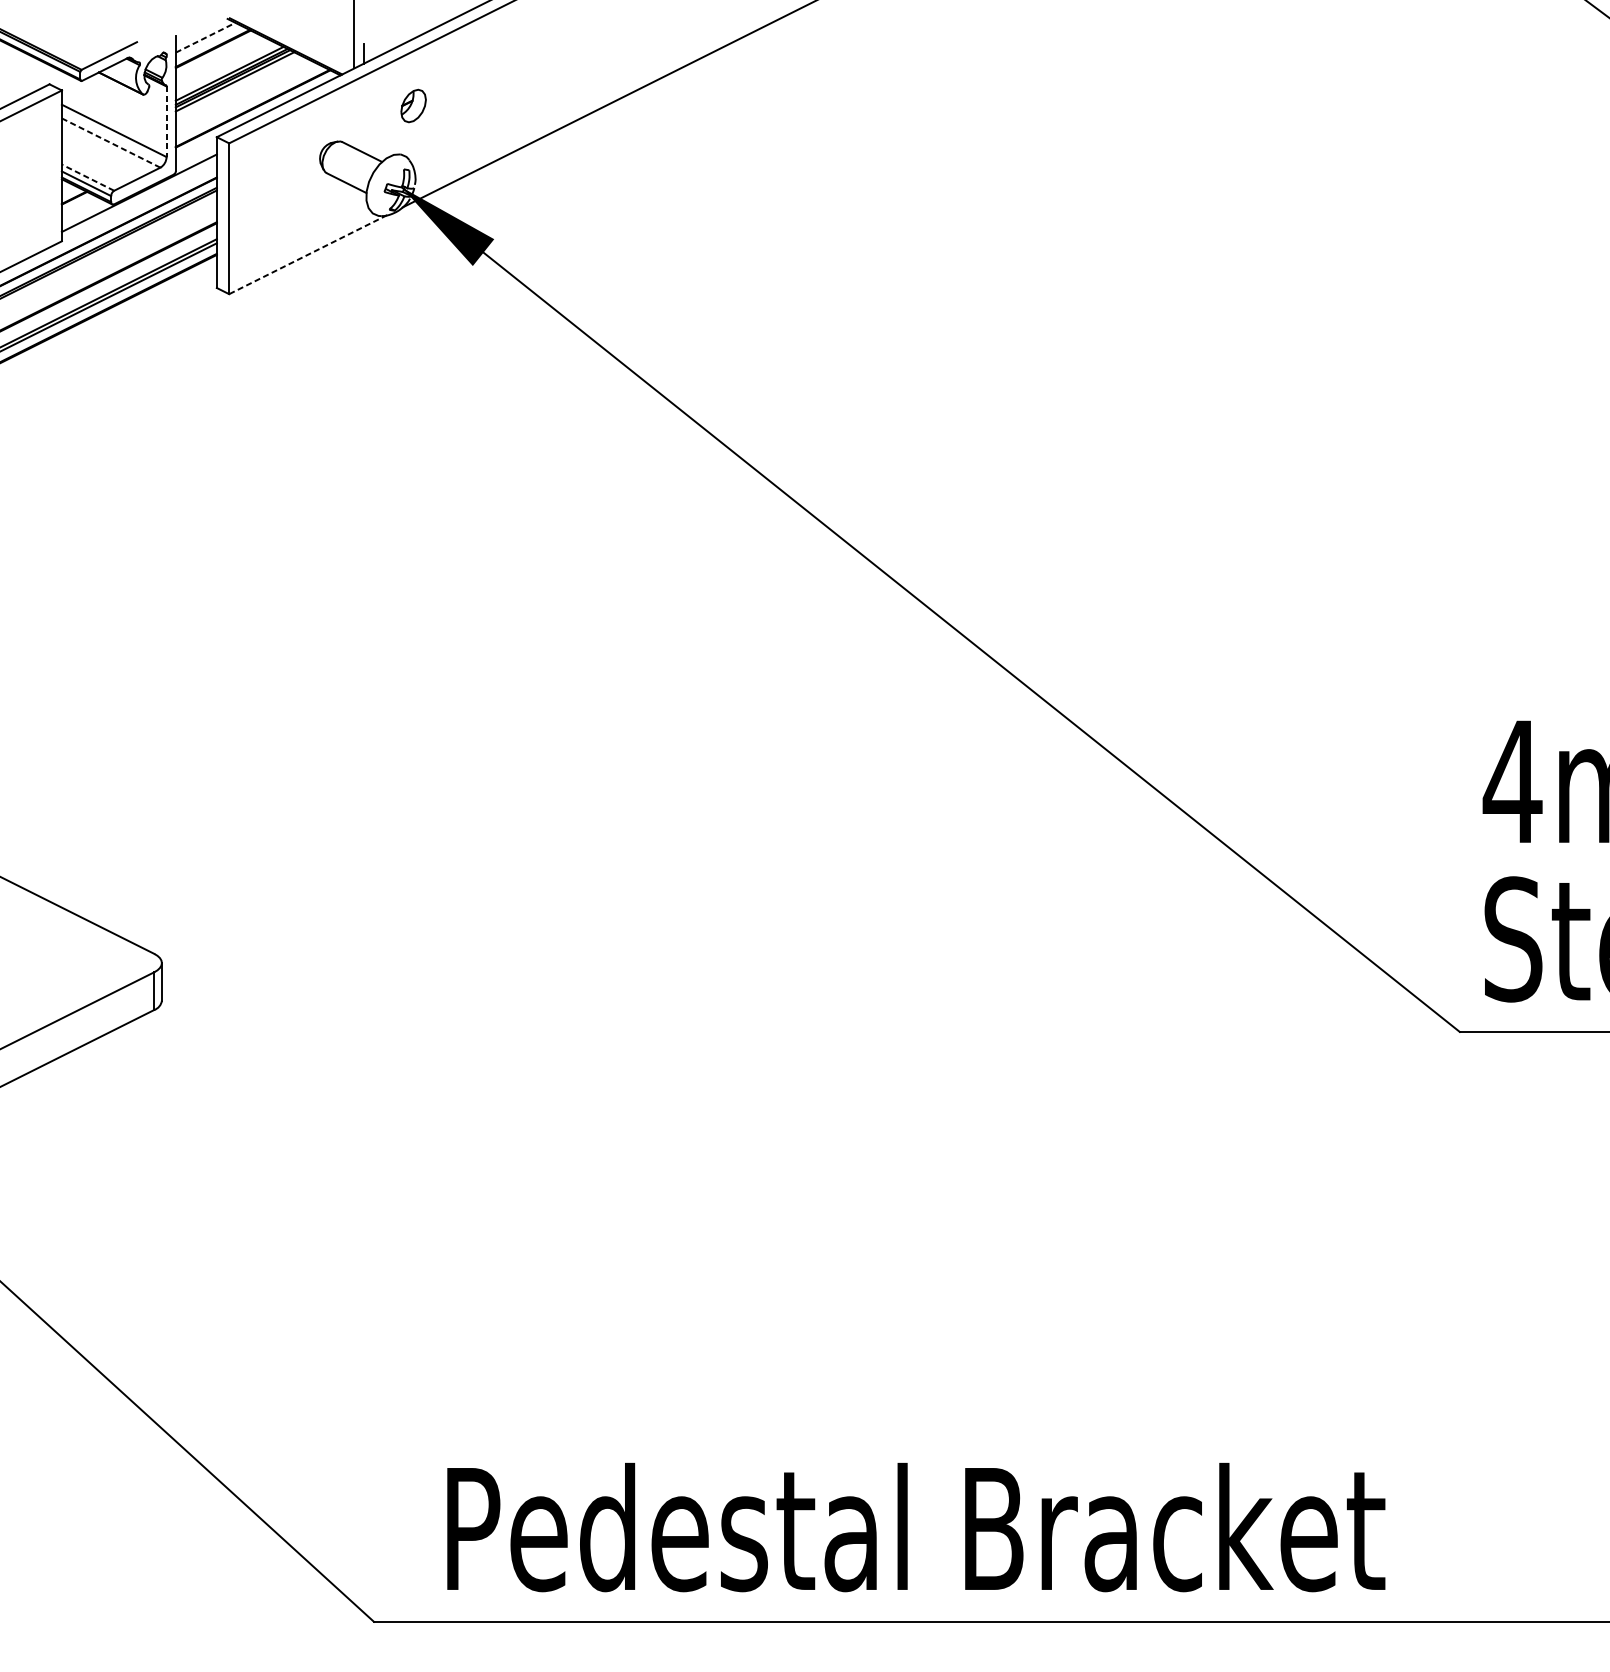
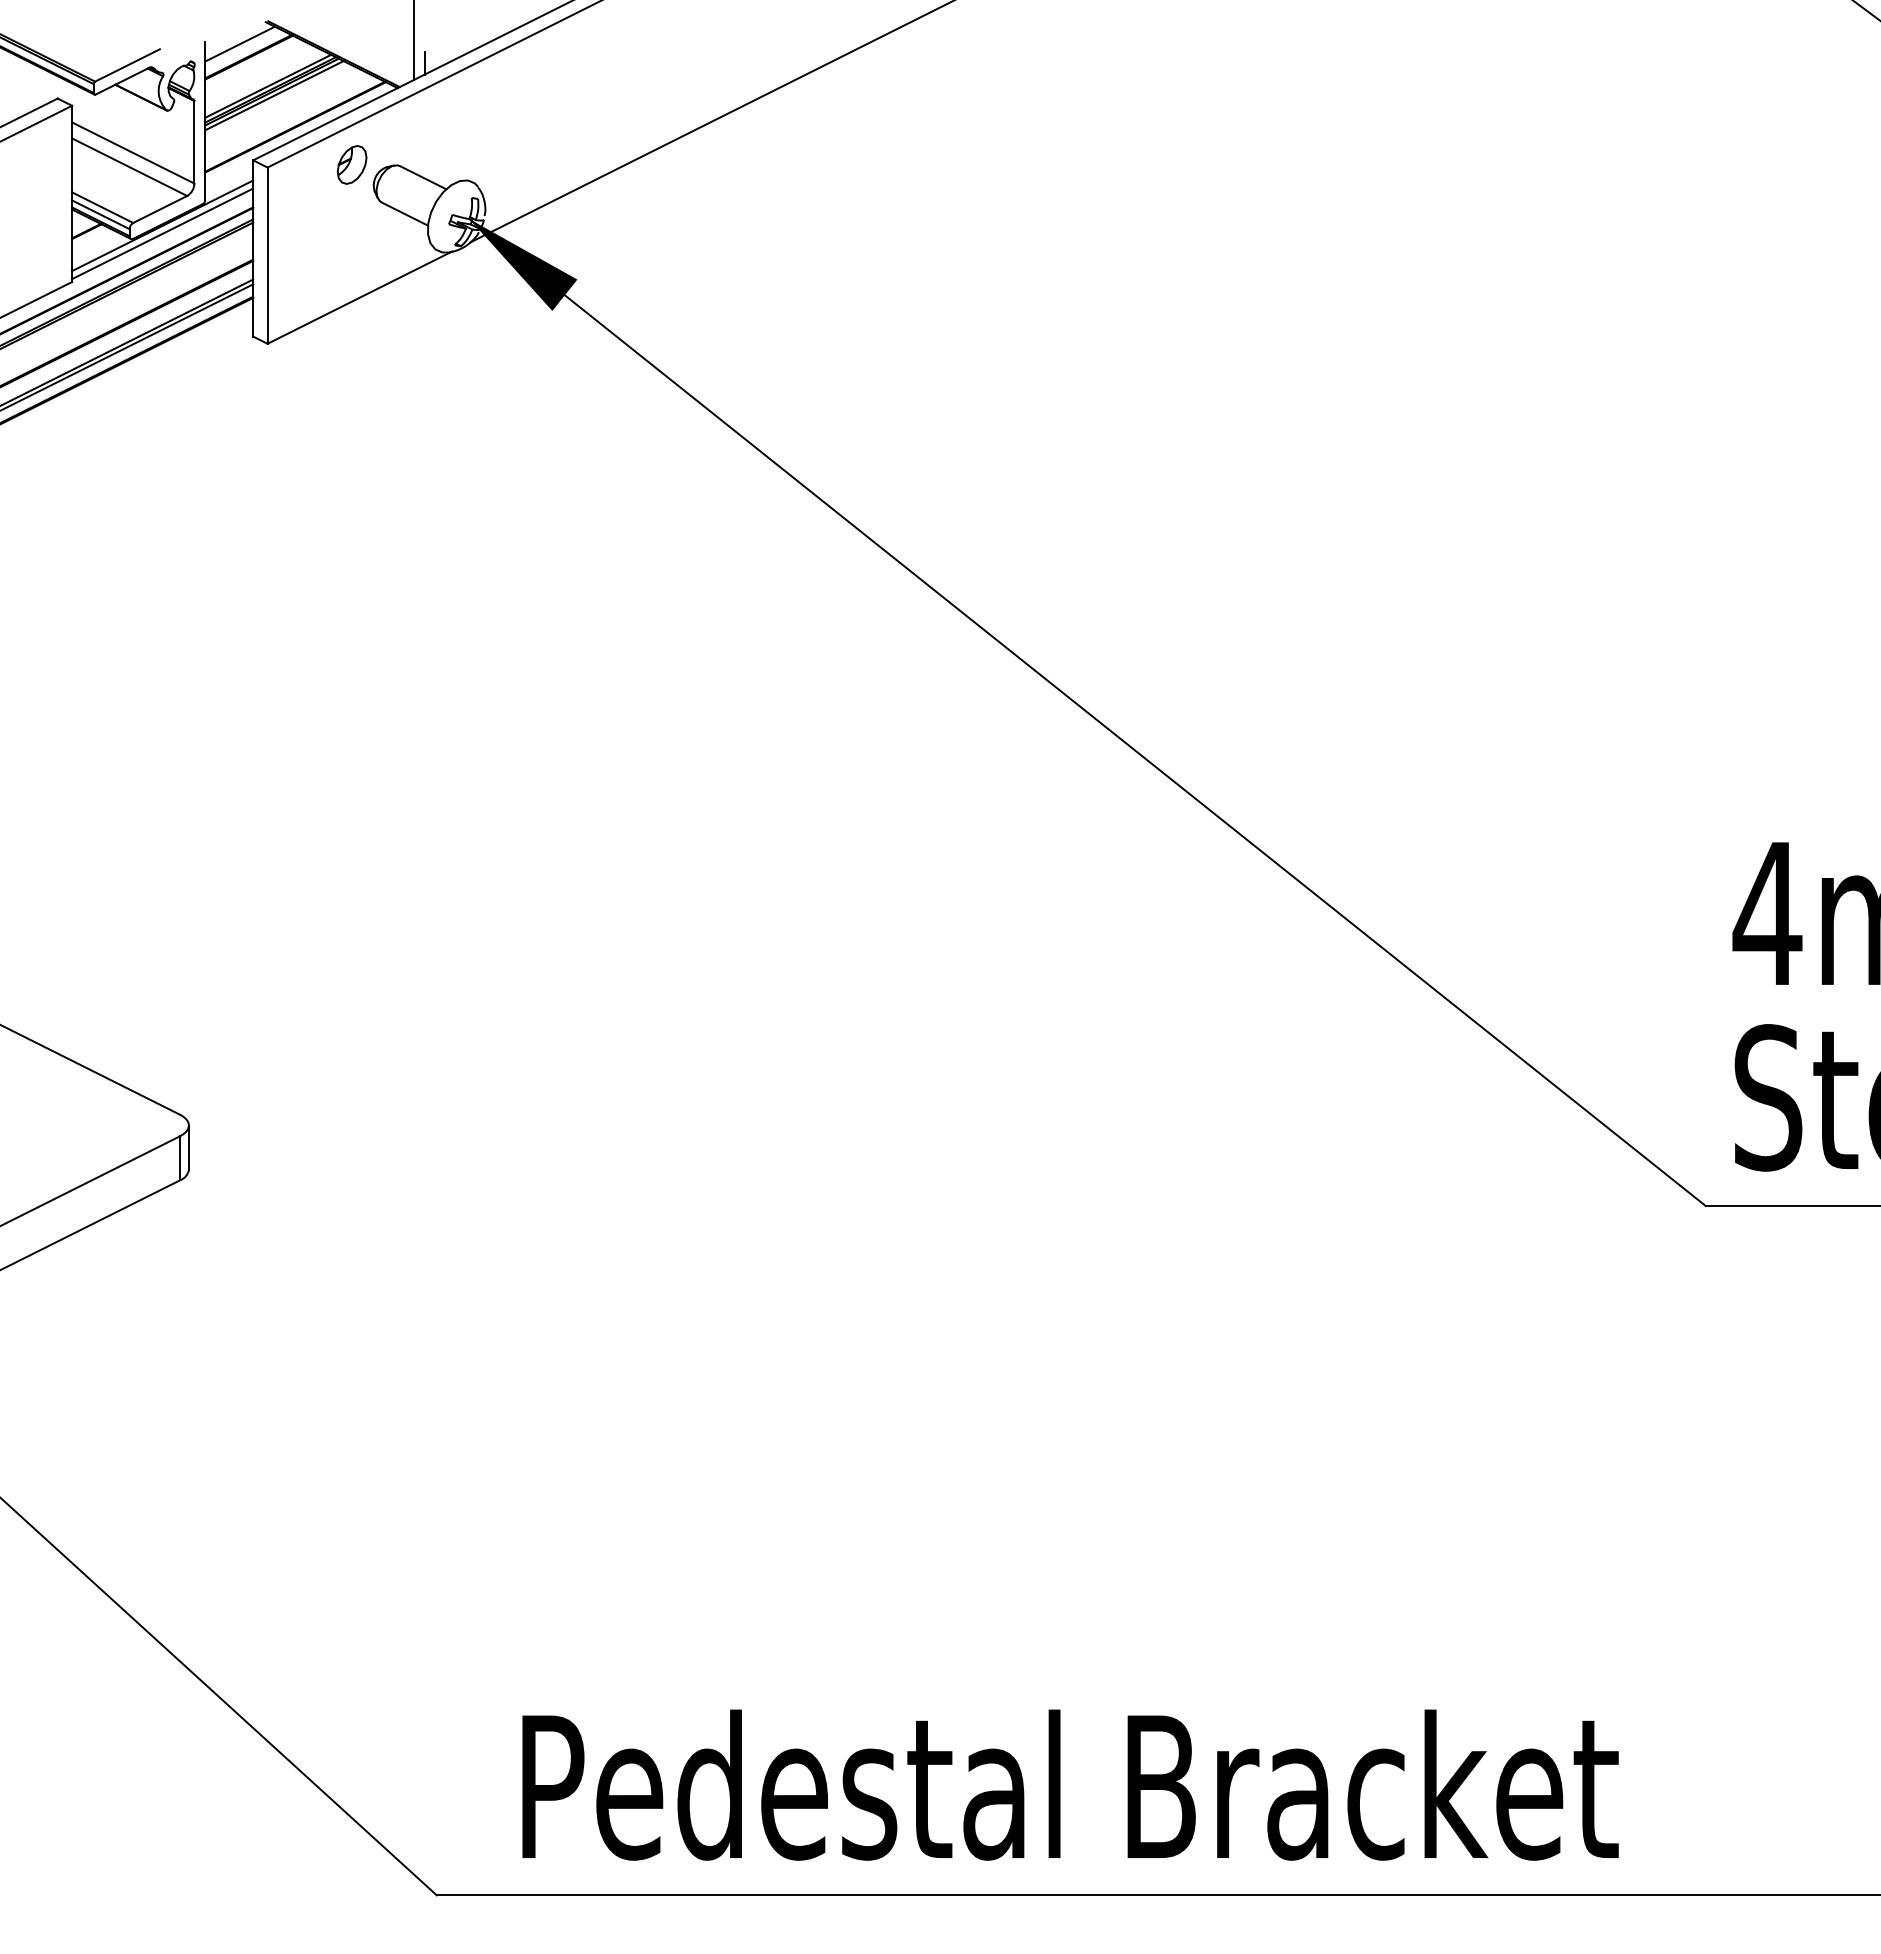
line: (206, 38) -> (240, 44), dashed -> solid
part: (413, 105) -> (351, 164), moved
line: (166, 121) -> (194, 142), dashed -> solid
line: (111, 142) -> (129, 166), dashed -> solid
line: (87, 177) -> (102, 207), dashed -> solid
line: (139, 199) -> (162, 233), added
line: (307, 254) -> (359, 297), dashed -> solid

